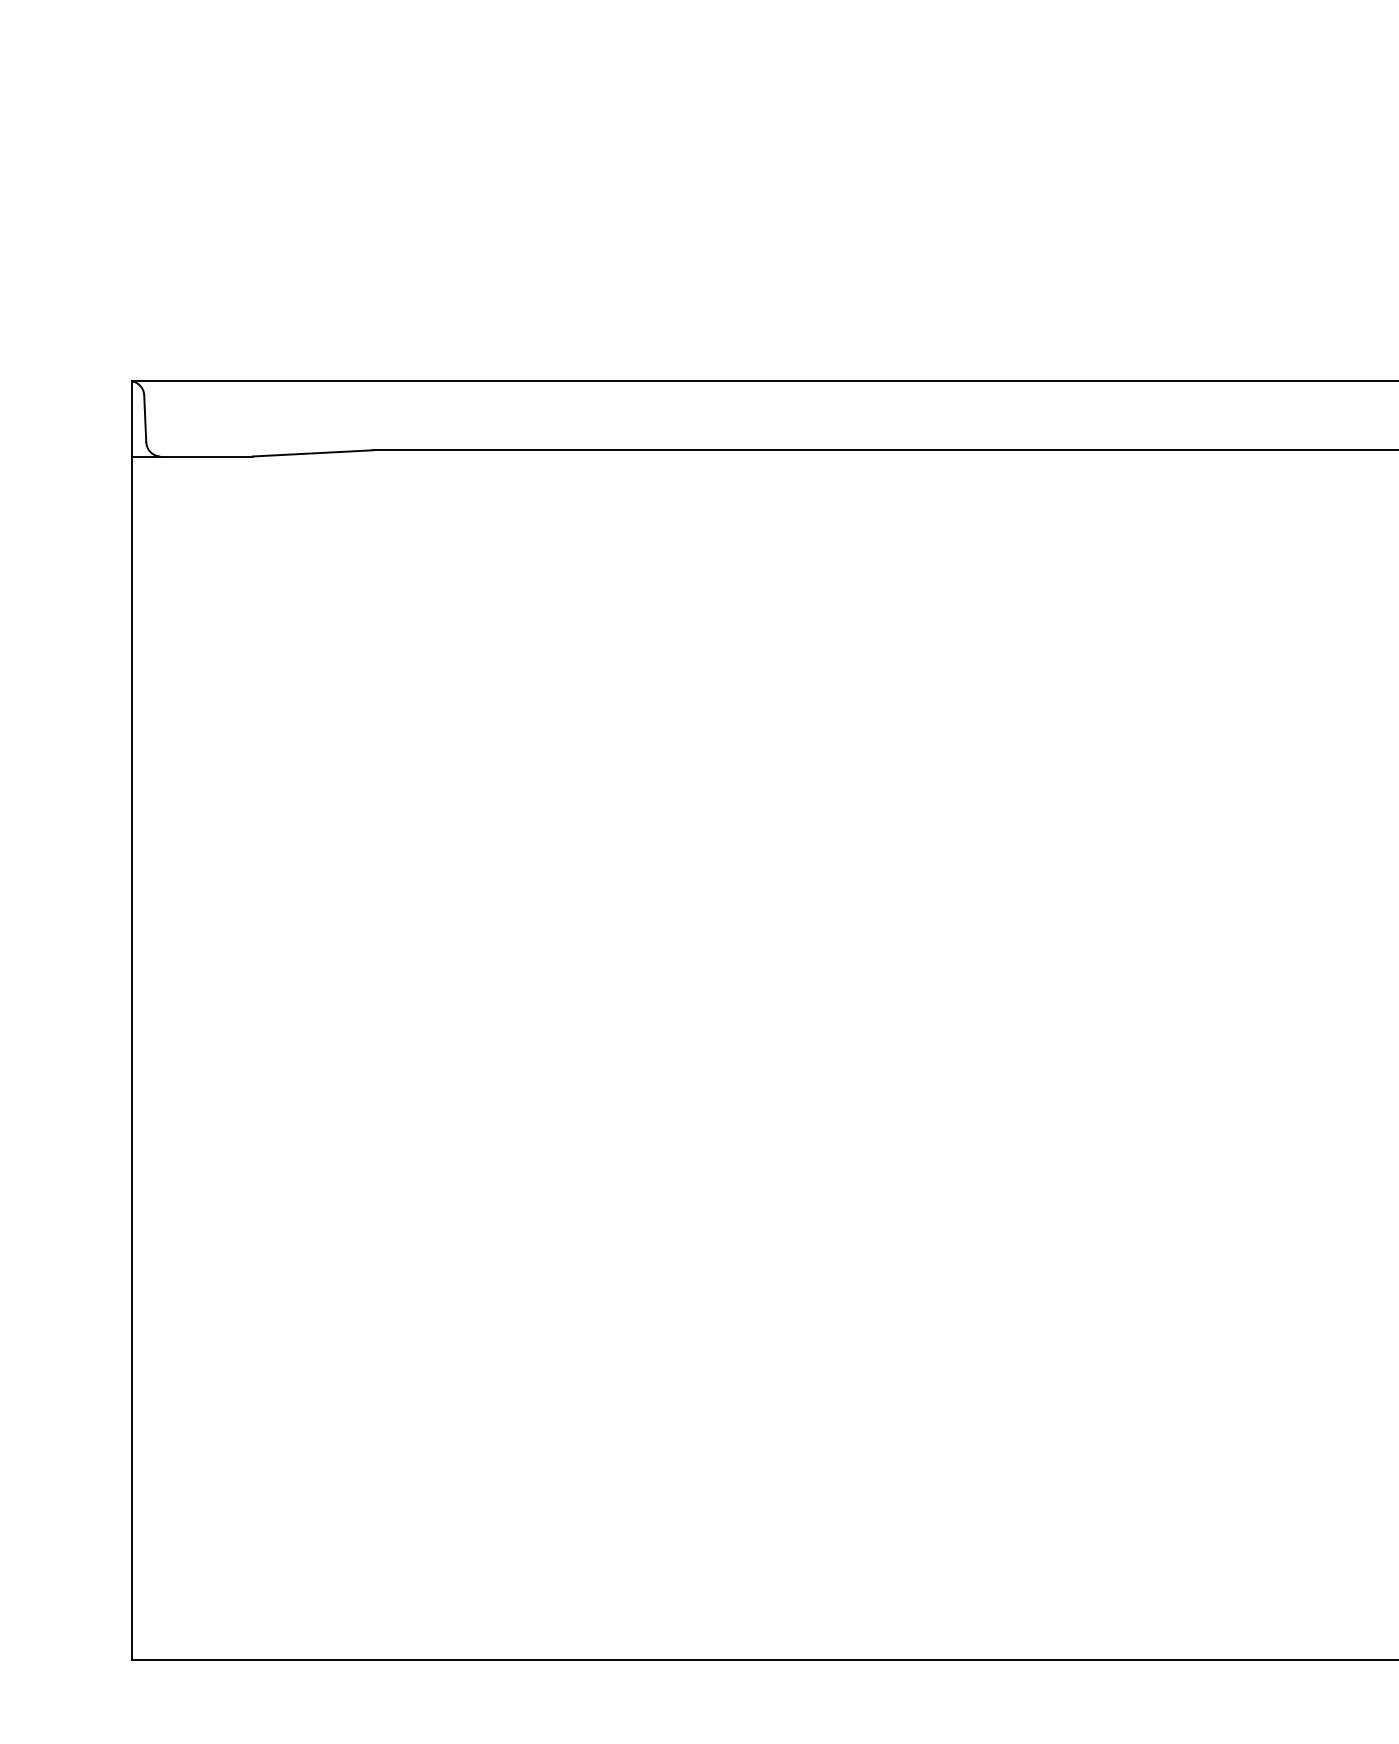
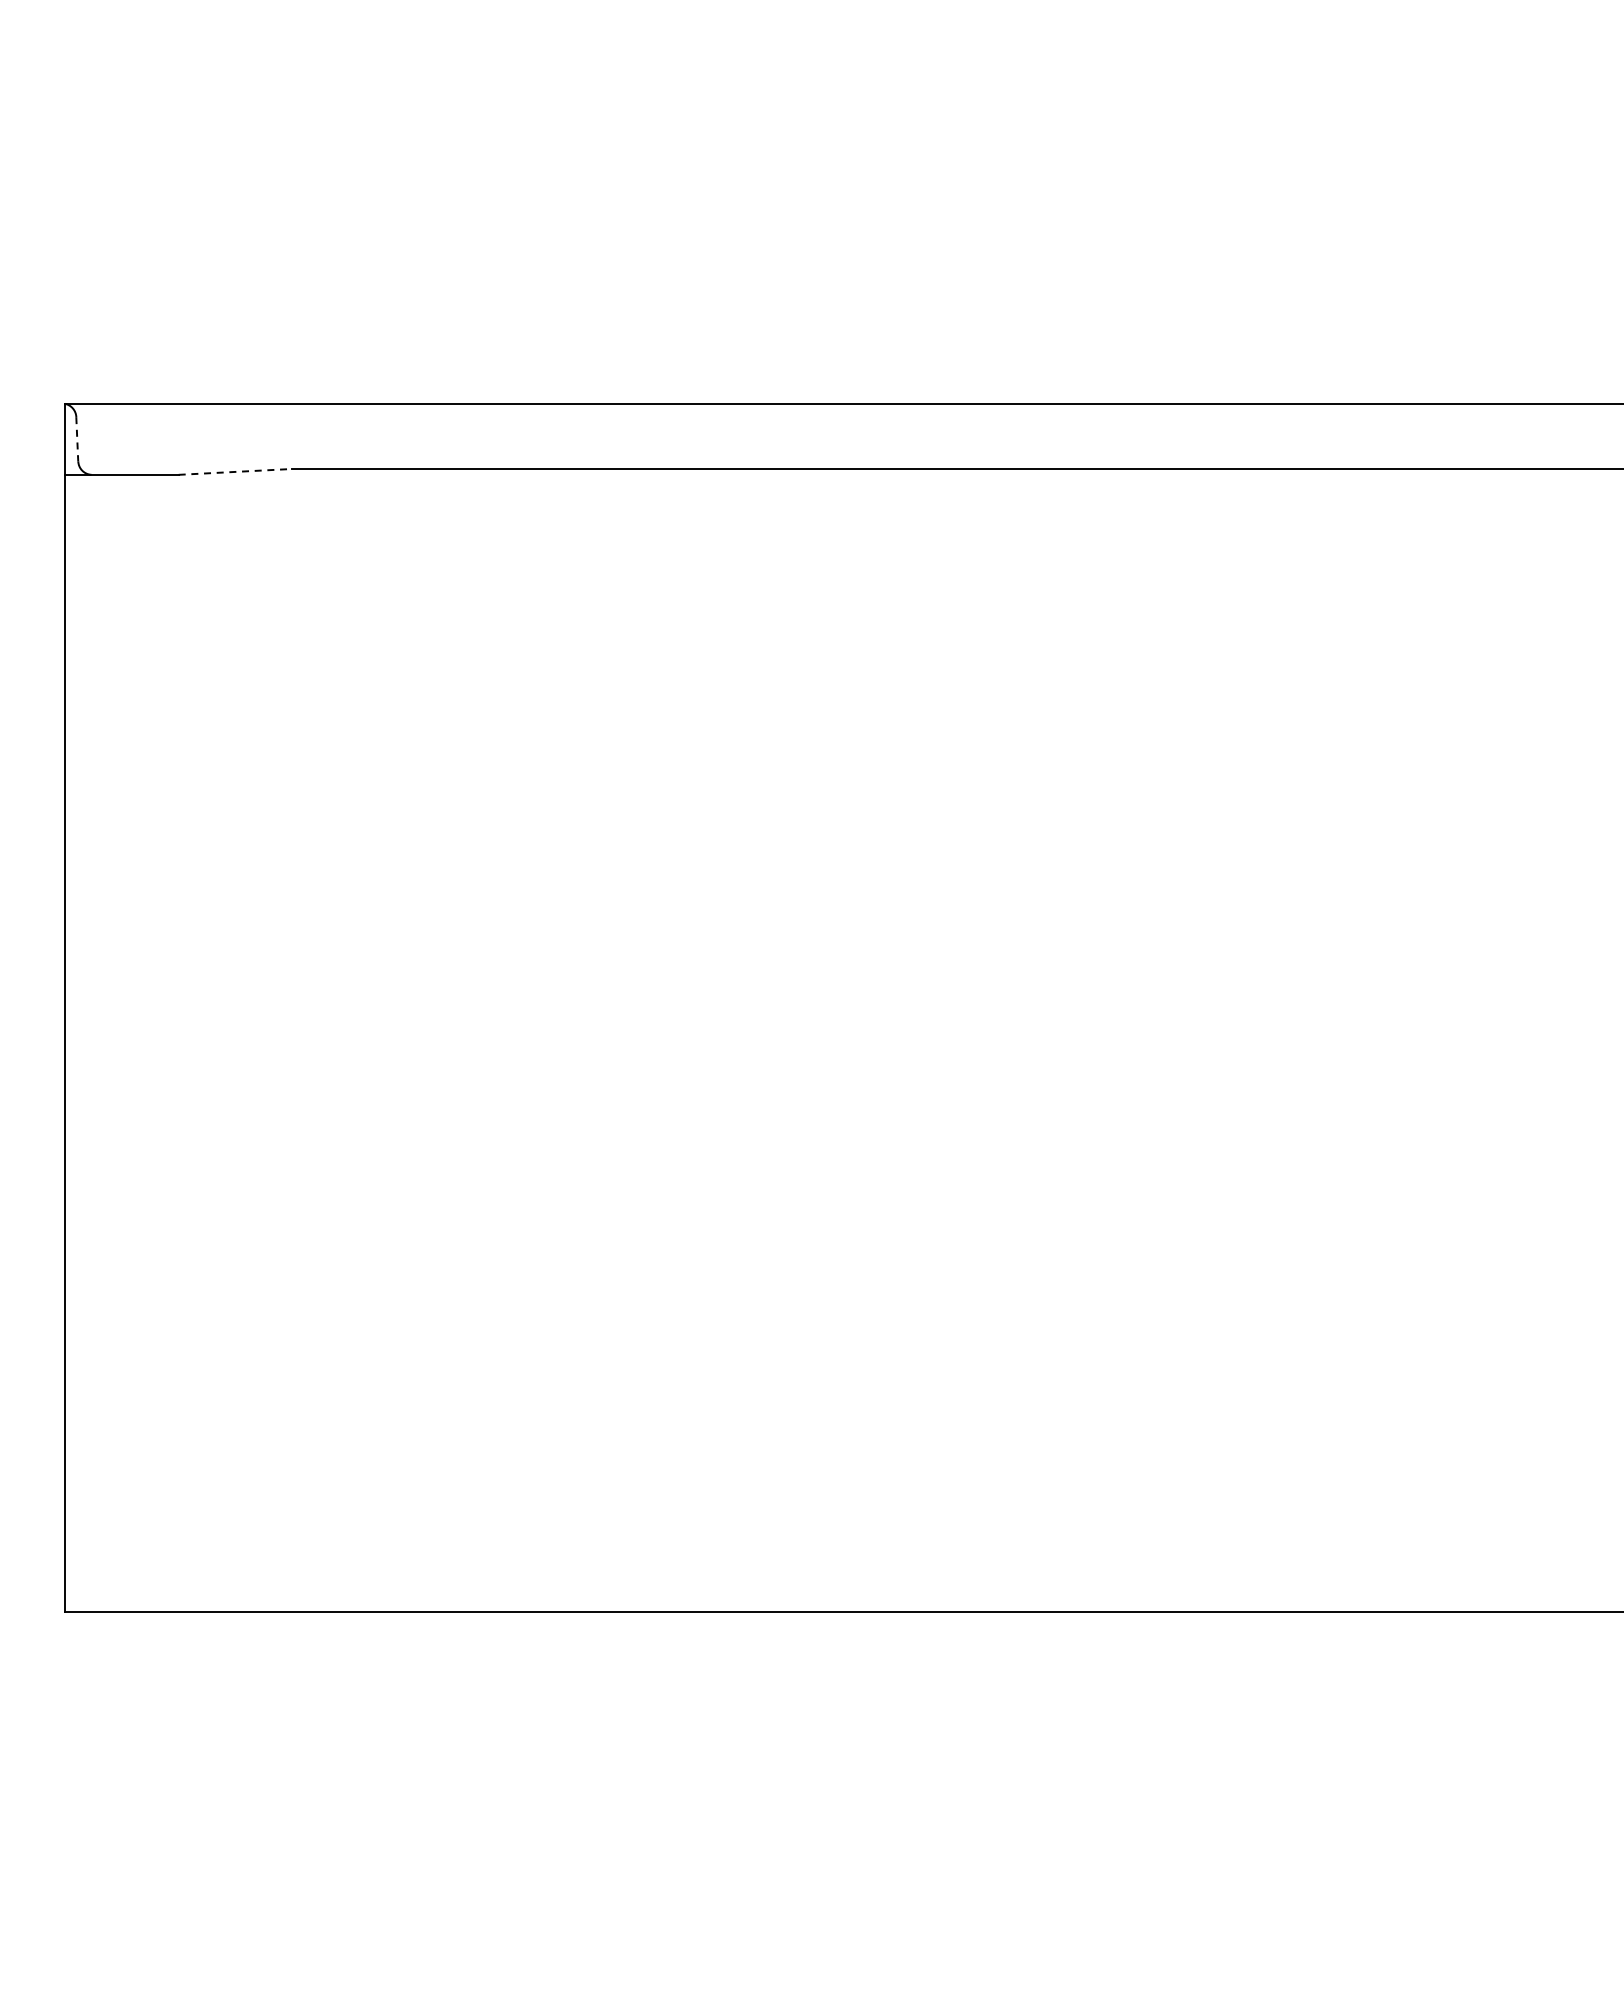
line: (145, 419) -> (77, 439), solid -> dashed
line: (312, 452) -> (235, 471), solid -> dashed

